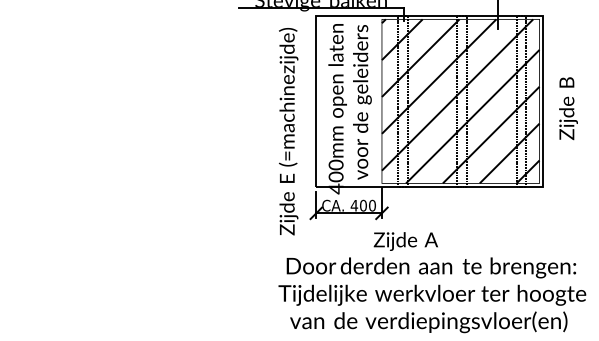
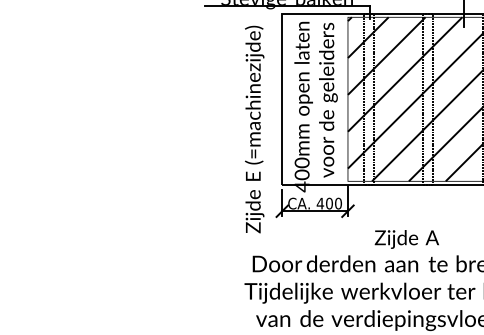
text: (405, 241) -> (406, 239), moved

